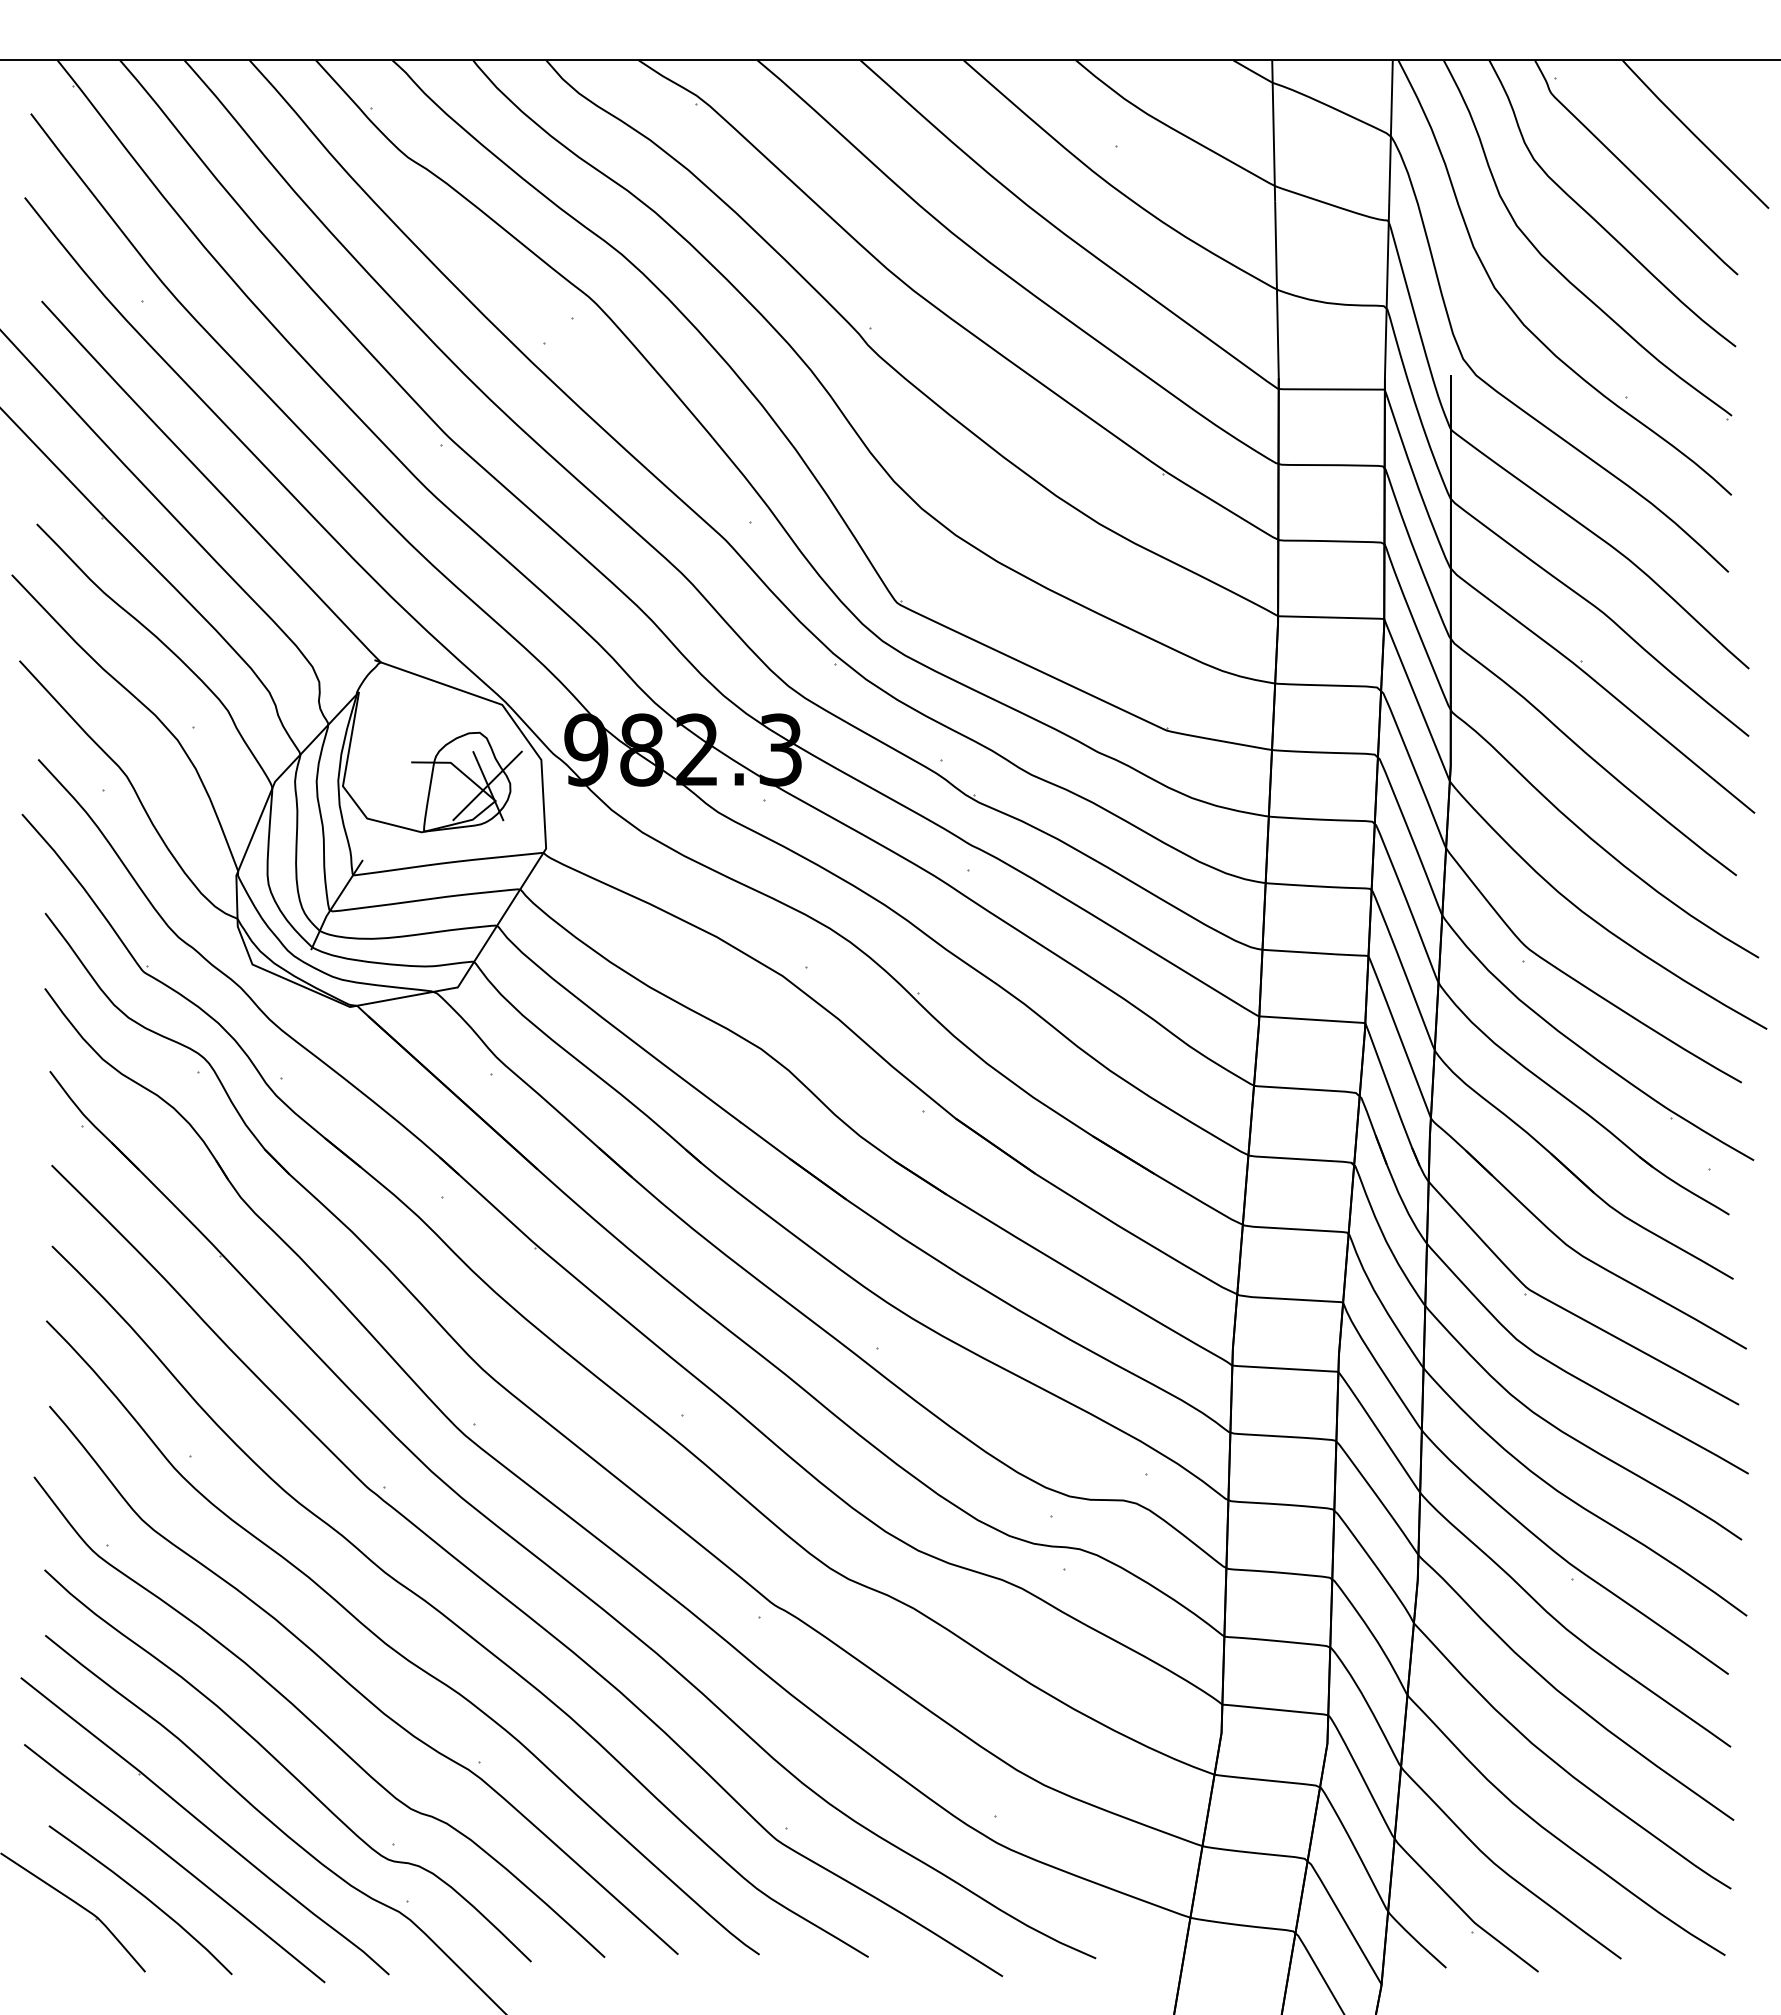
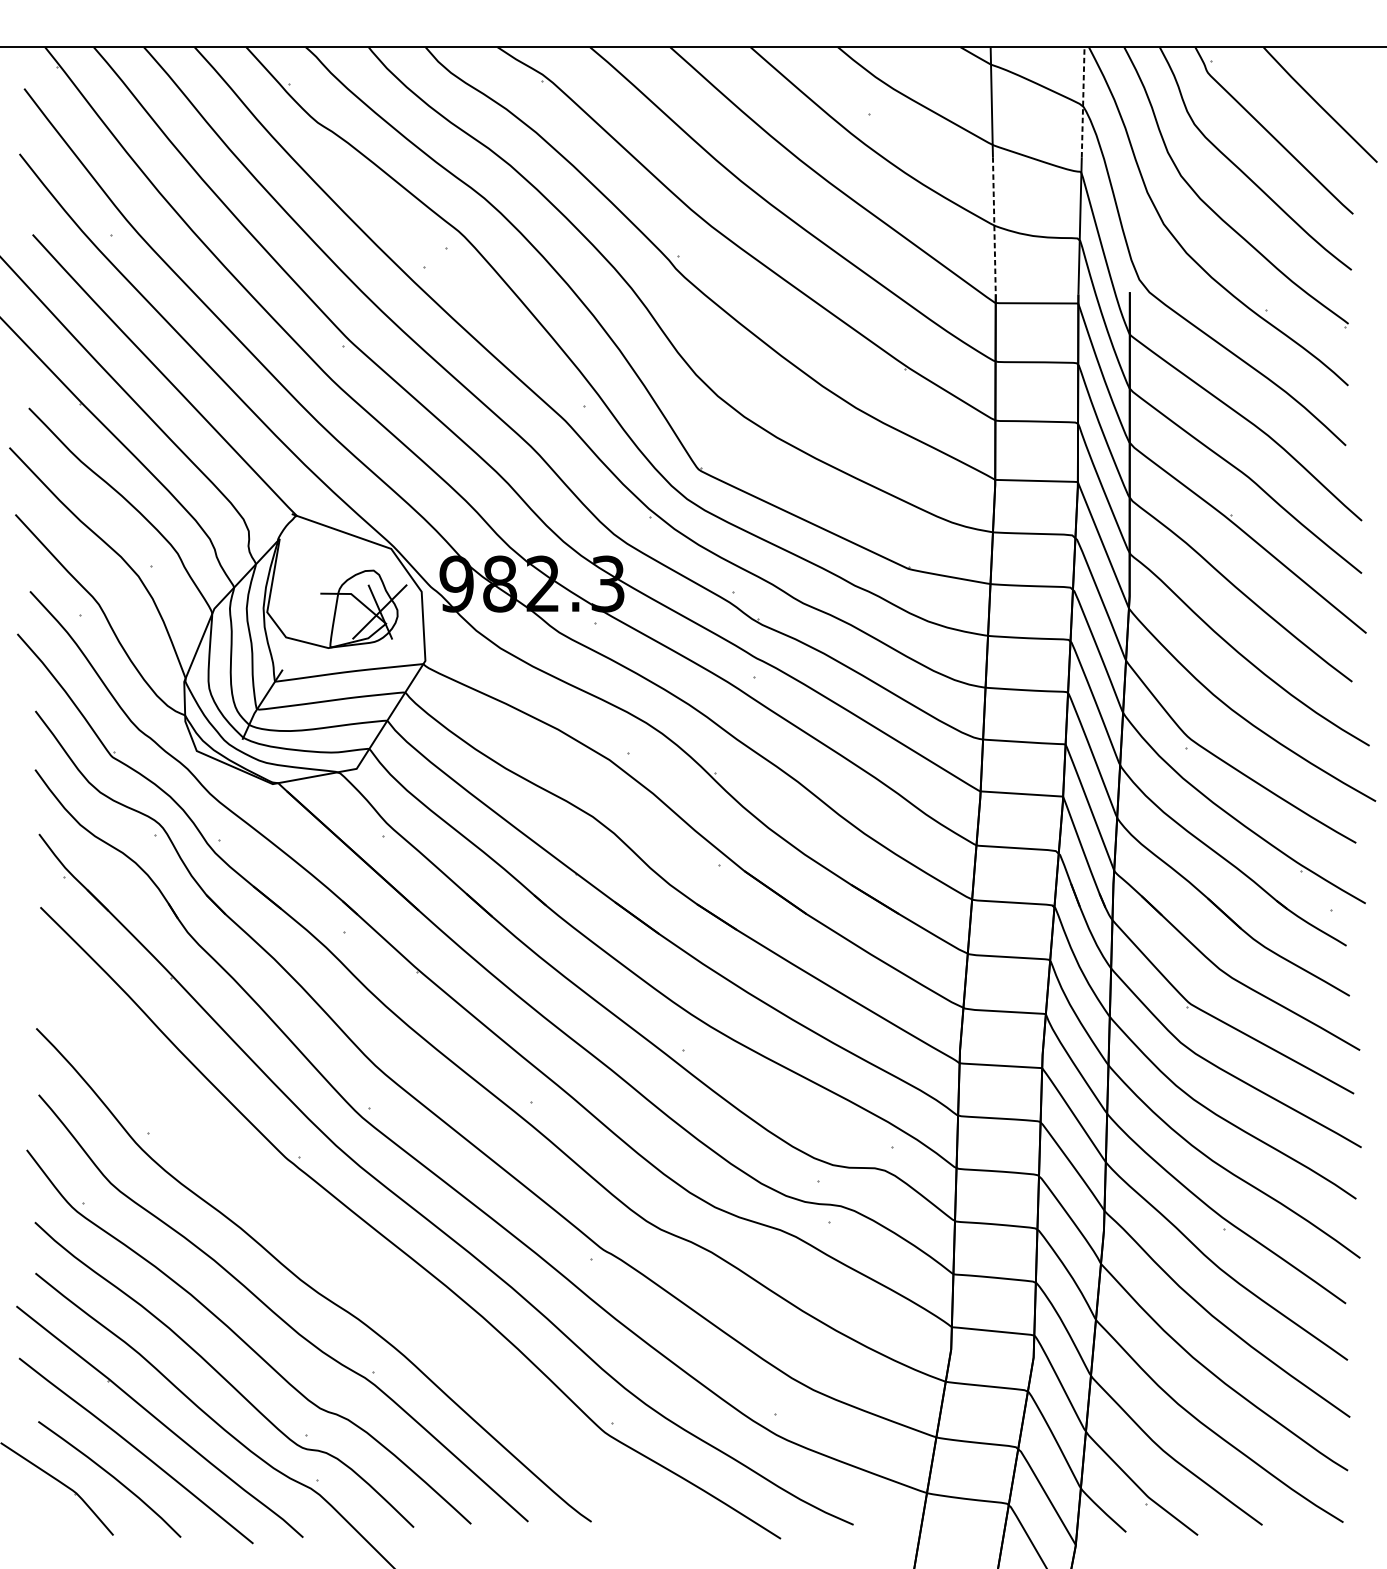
line: (1391, 131) -> (1083, 102), solid -> dashed
line: (1276, 290) -> (994, 226), solid -> dashed
curve: (447, 1616) -> (348, 1258), removed

